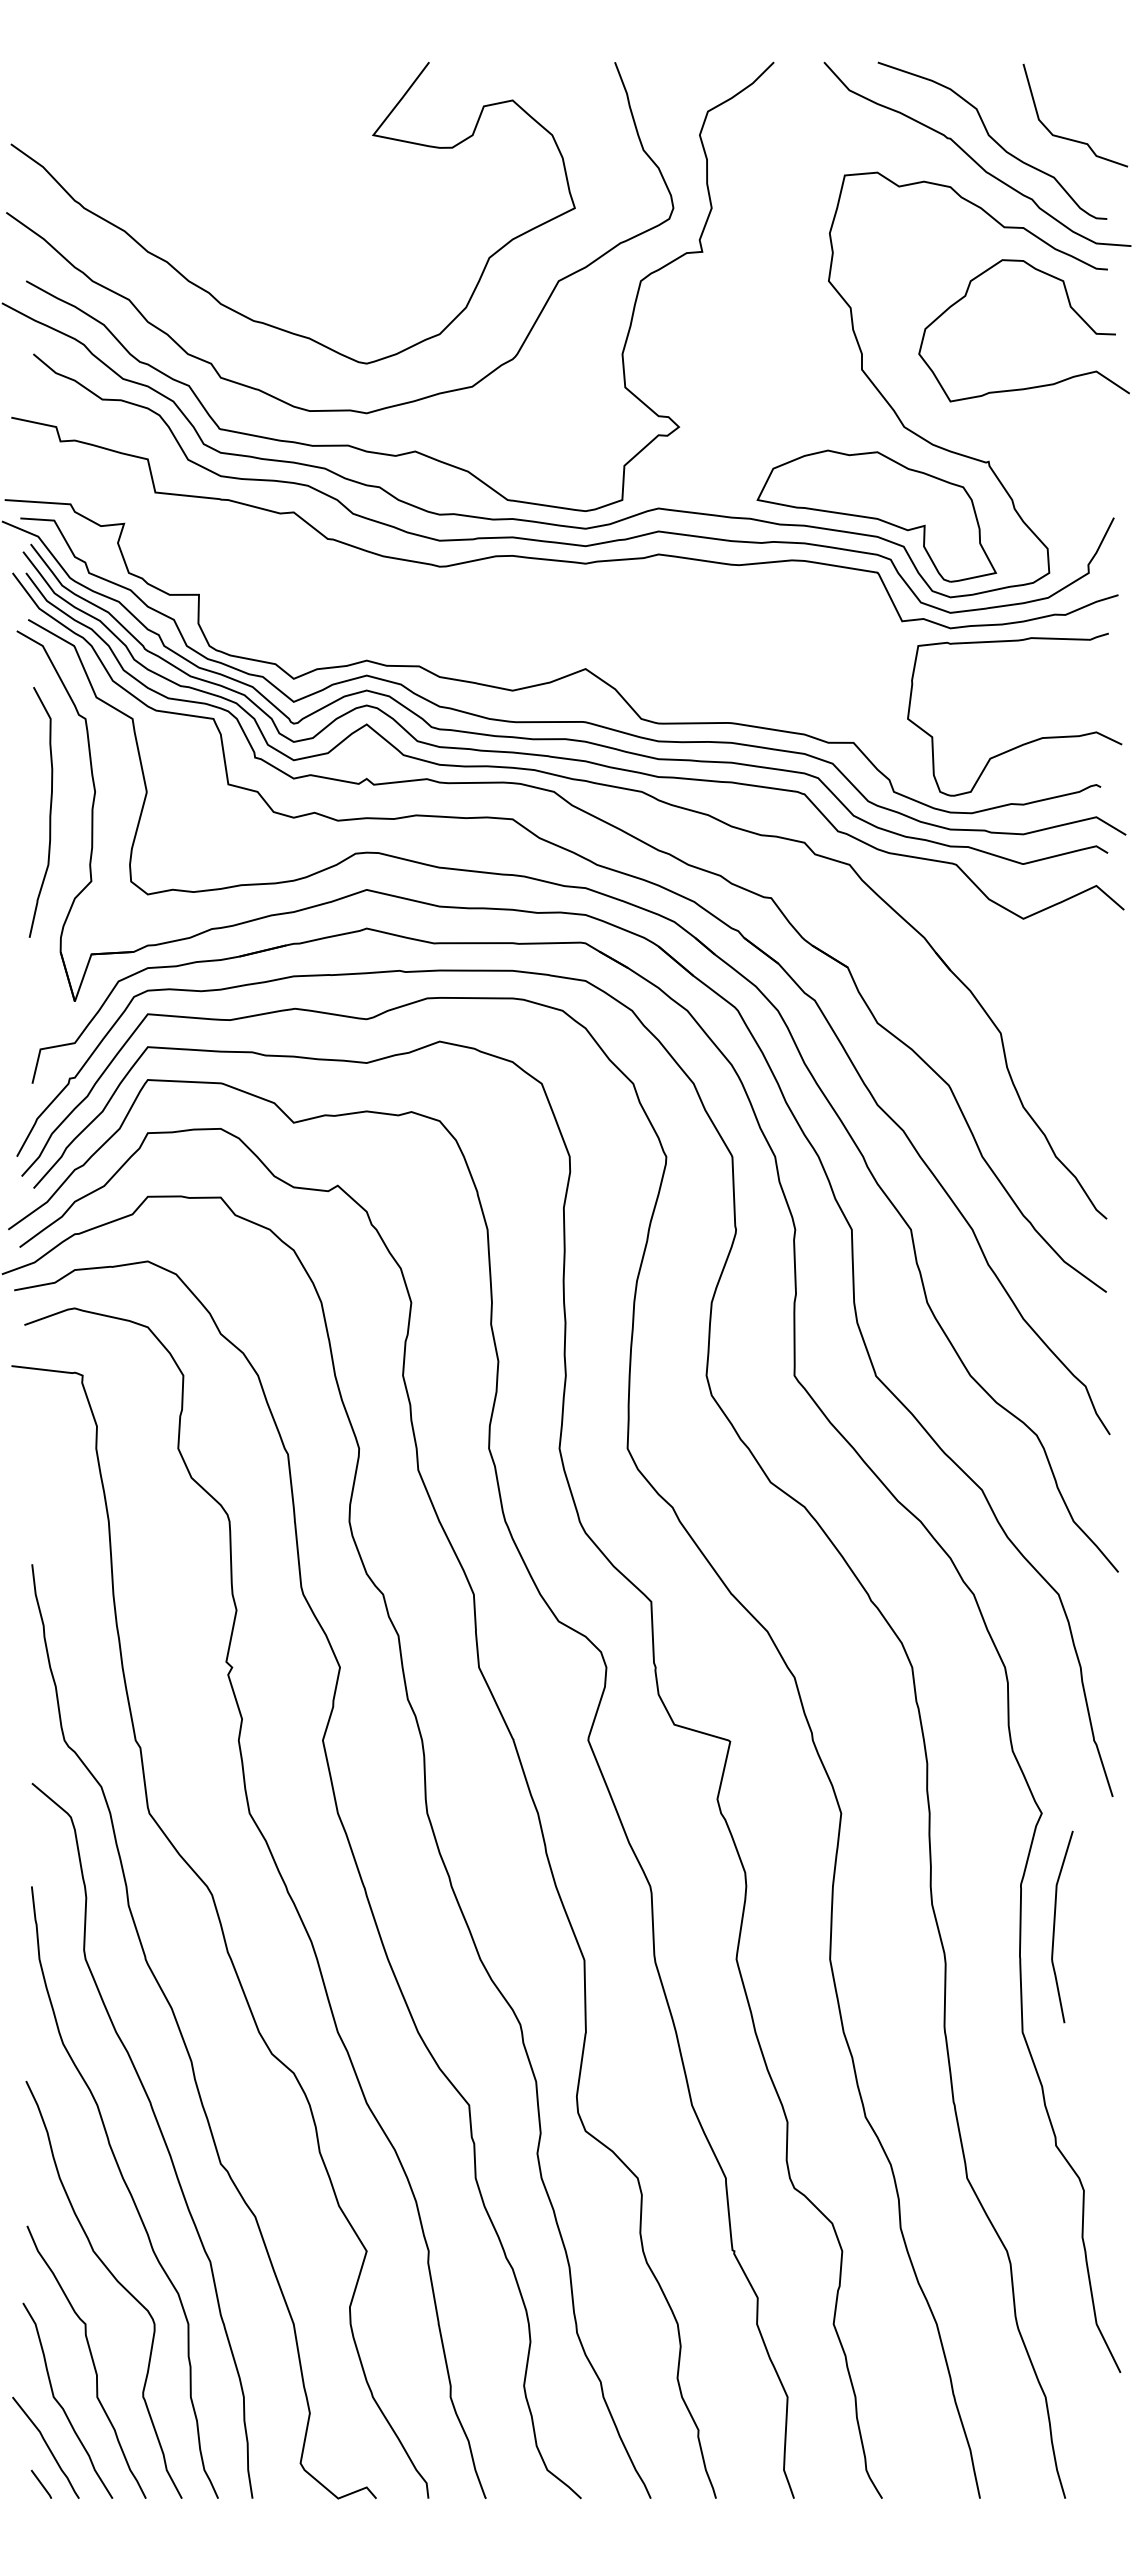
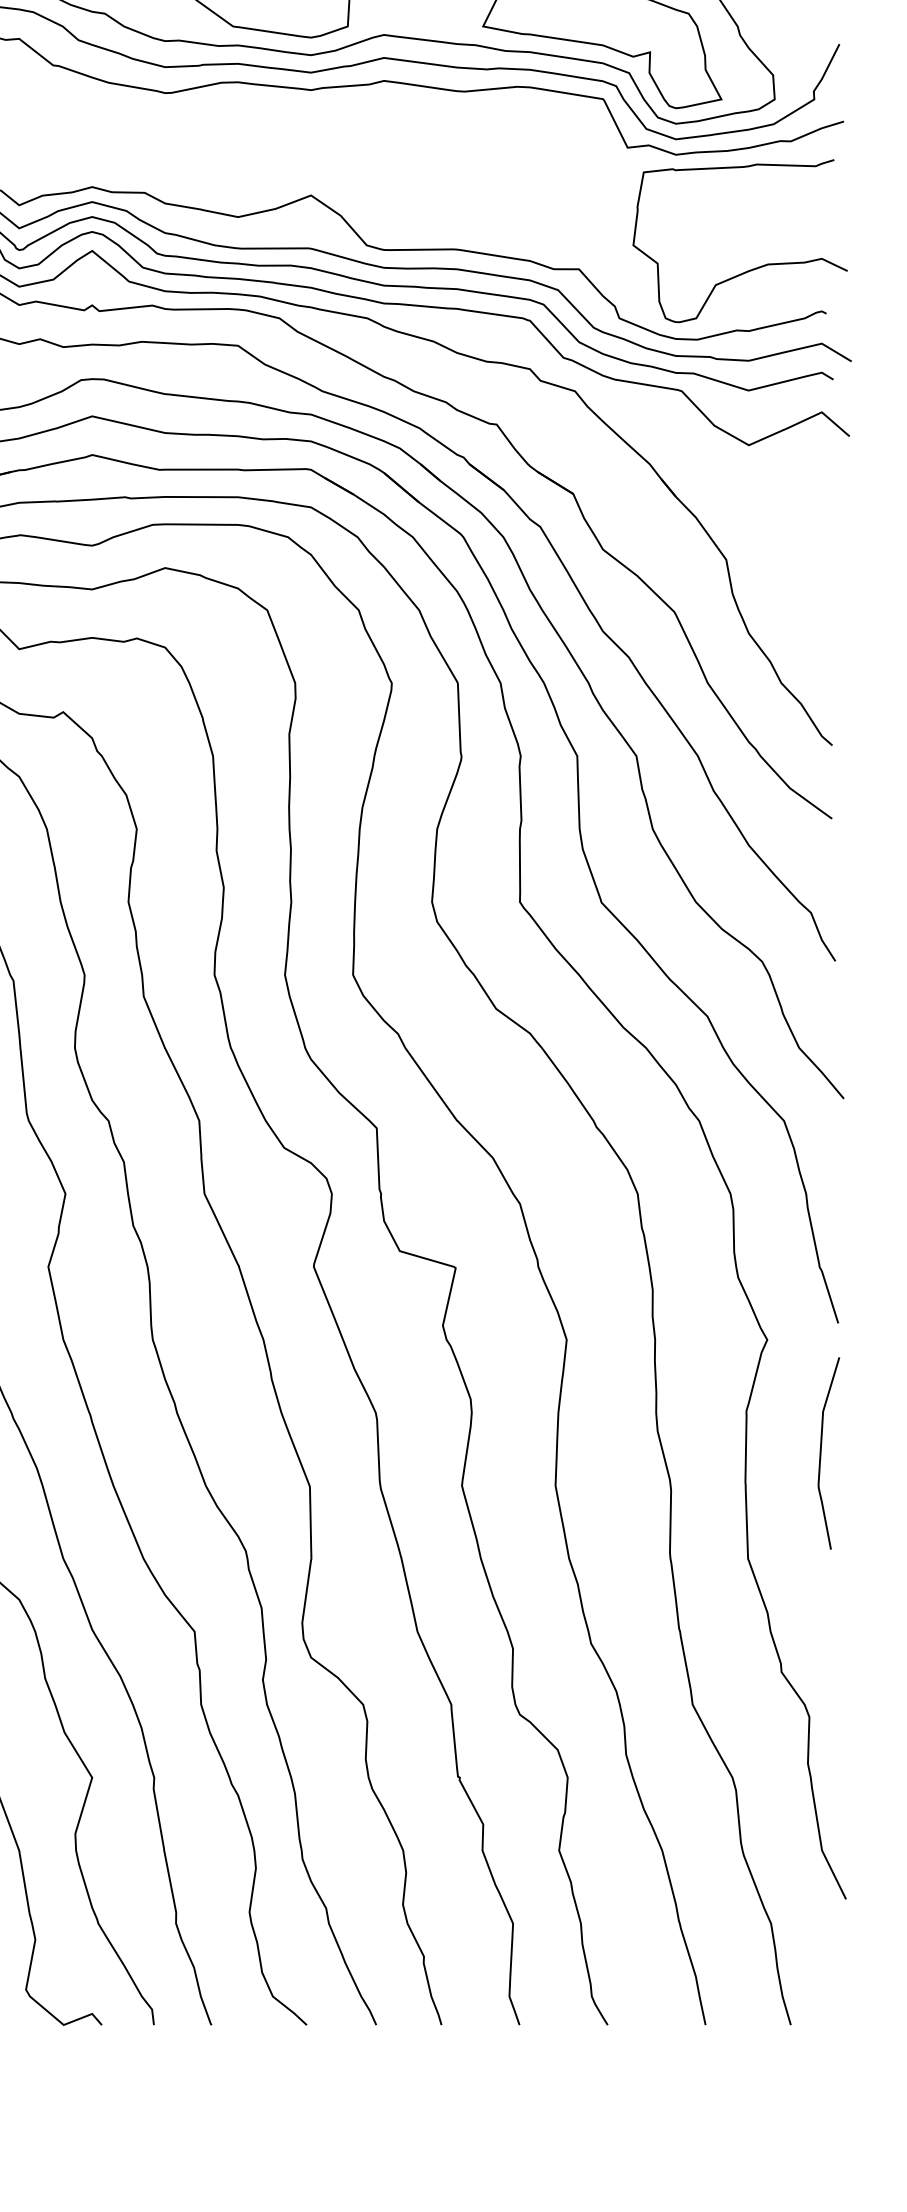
curve: (1055, 1925) -> (821, 1451), moved

